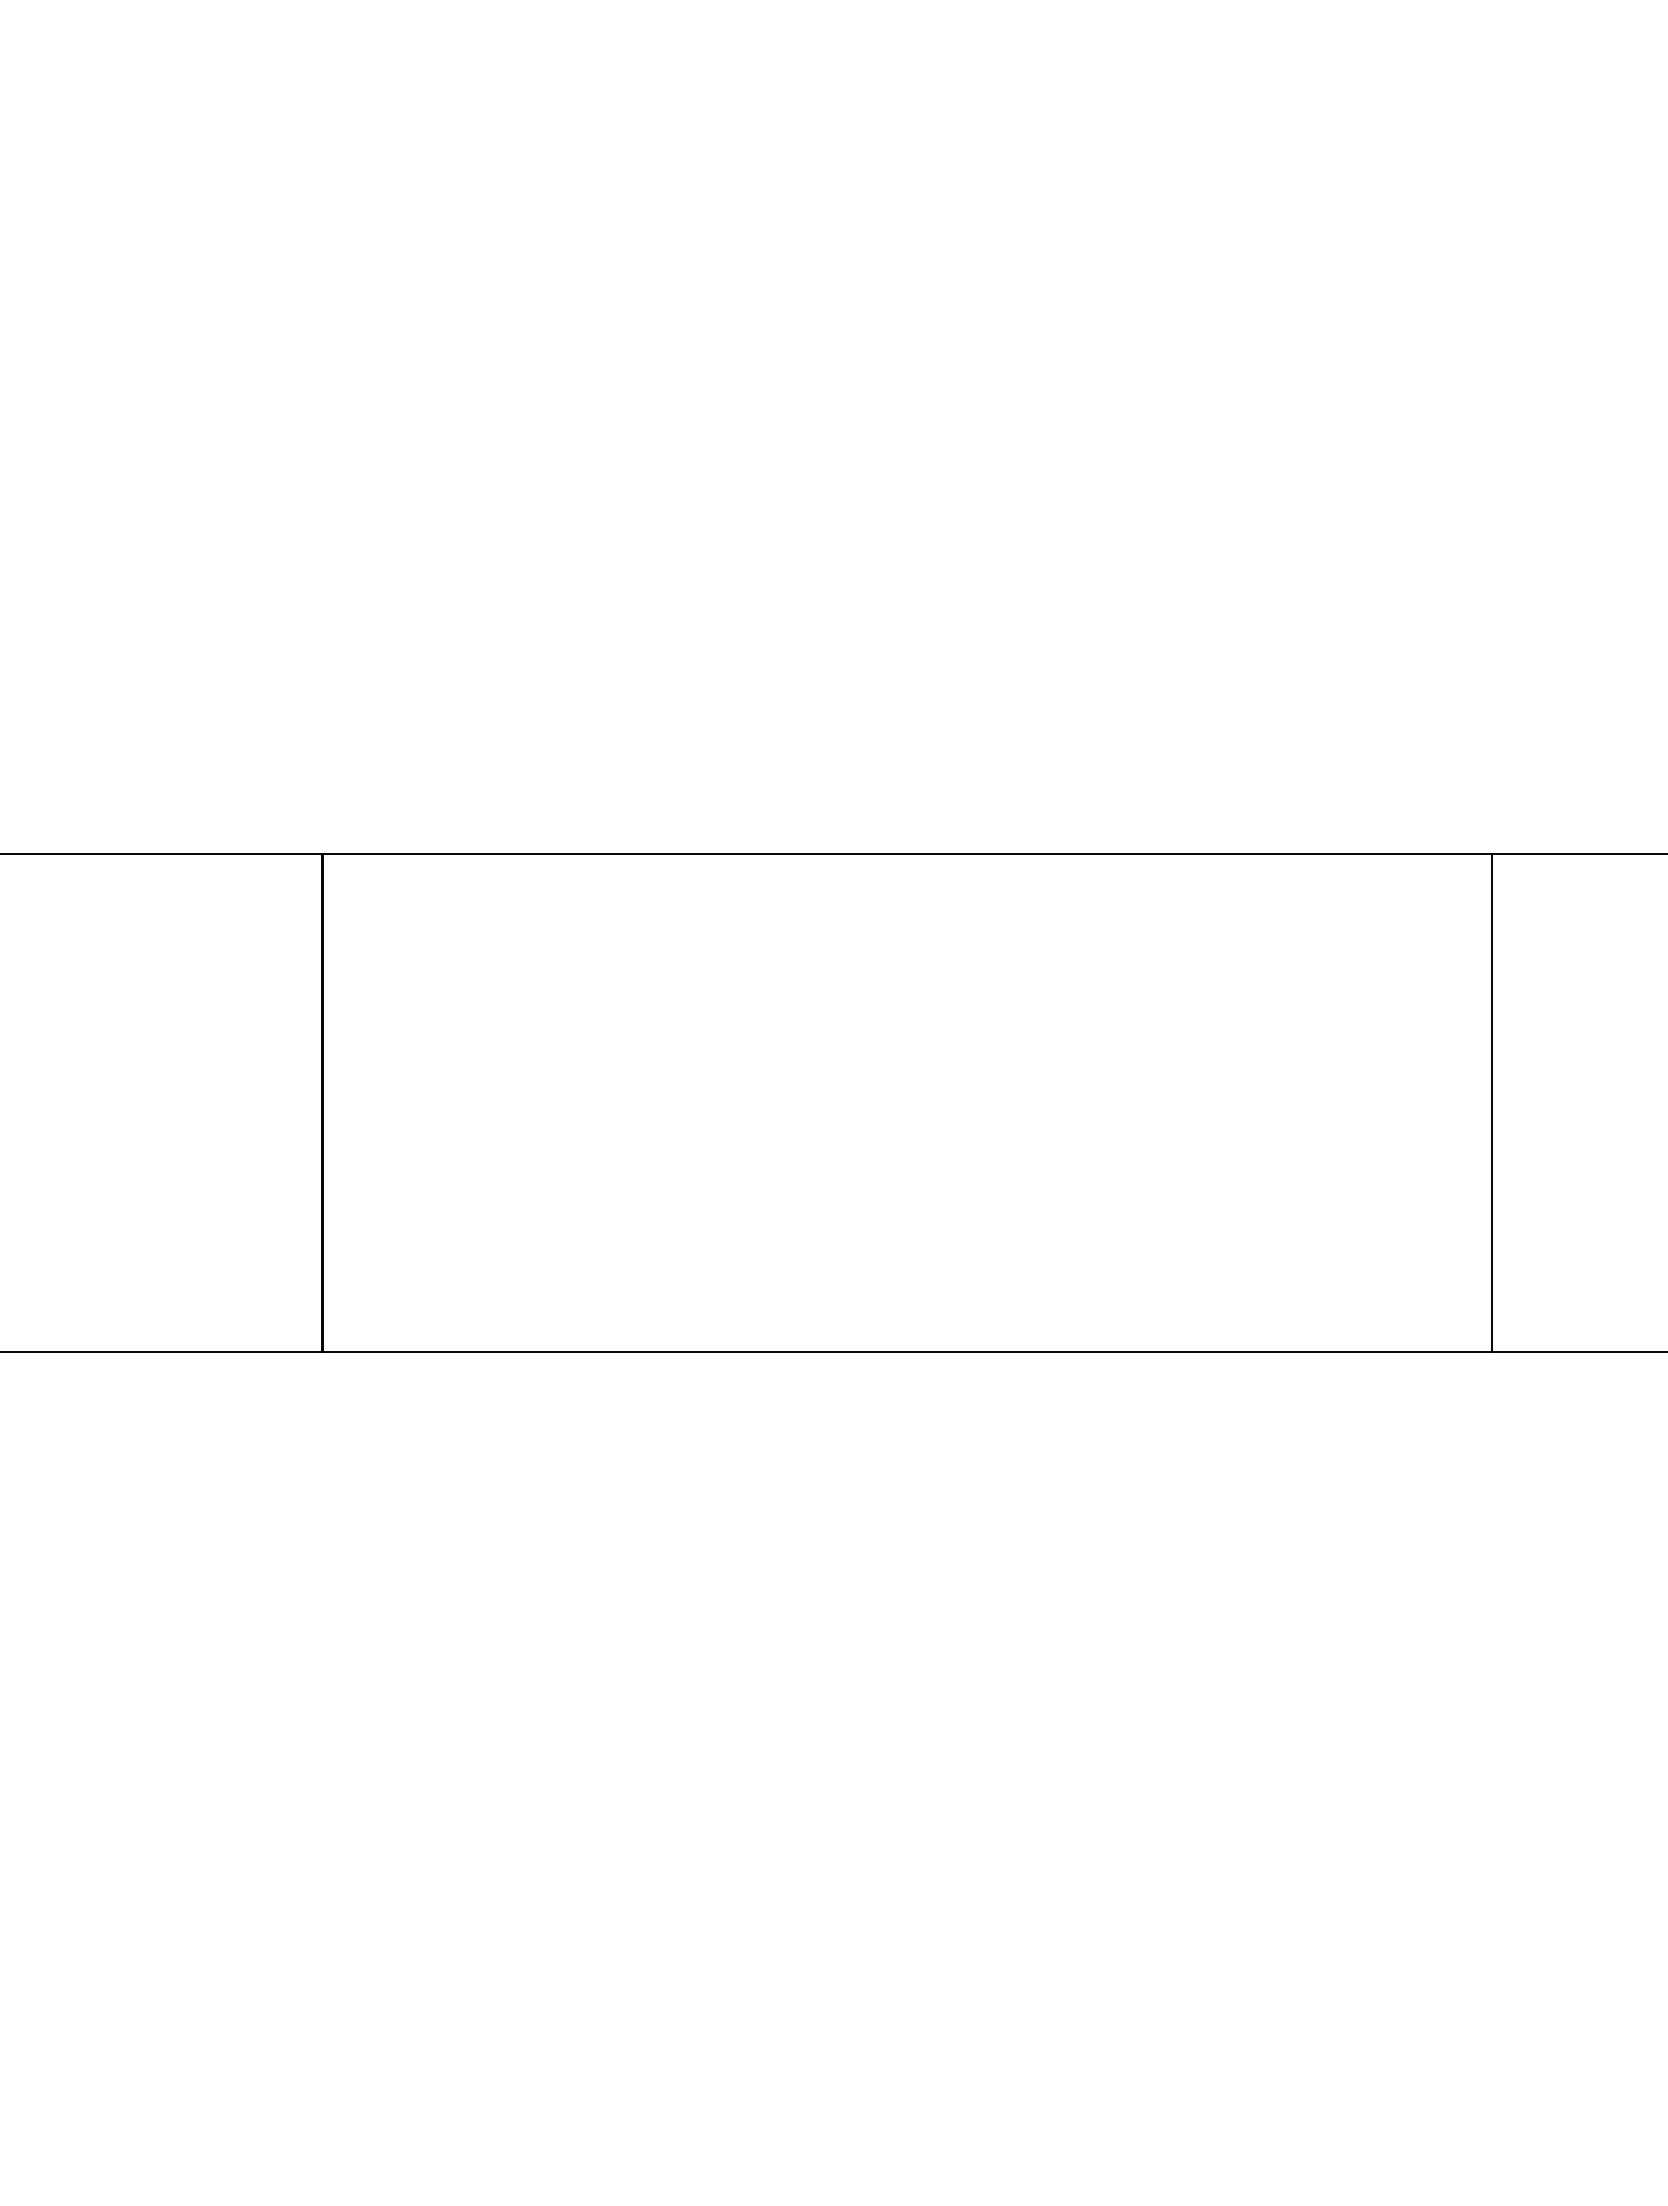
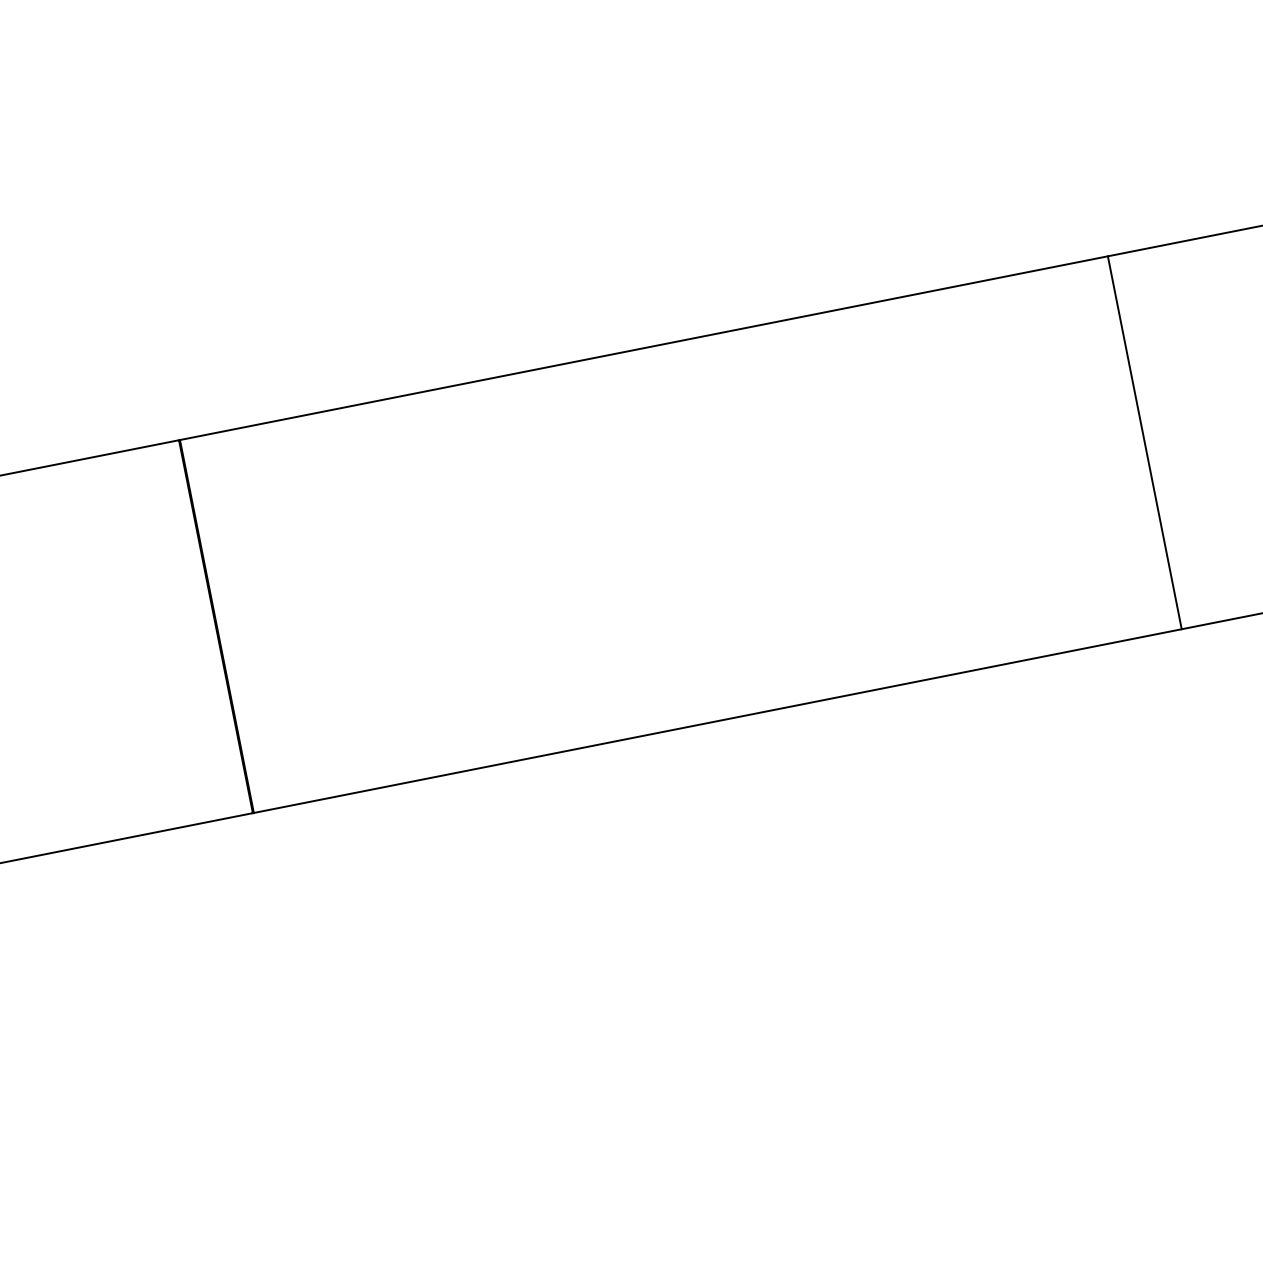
line: (1491, 1102) -> (1144, 442), moved

